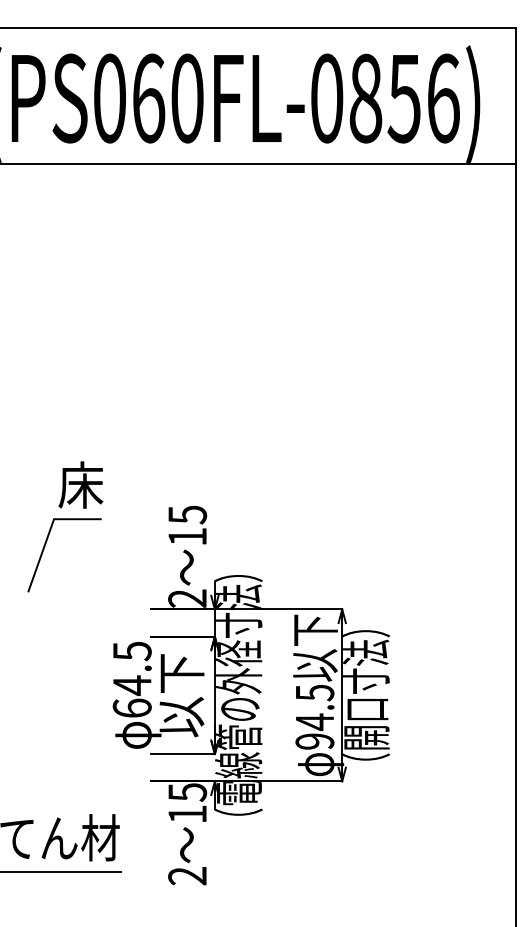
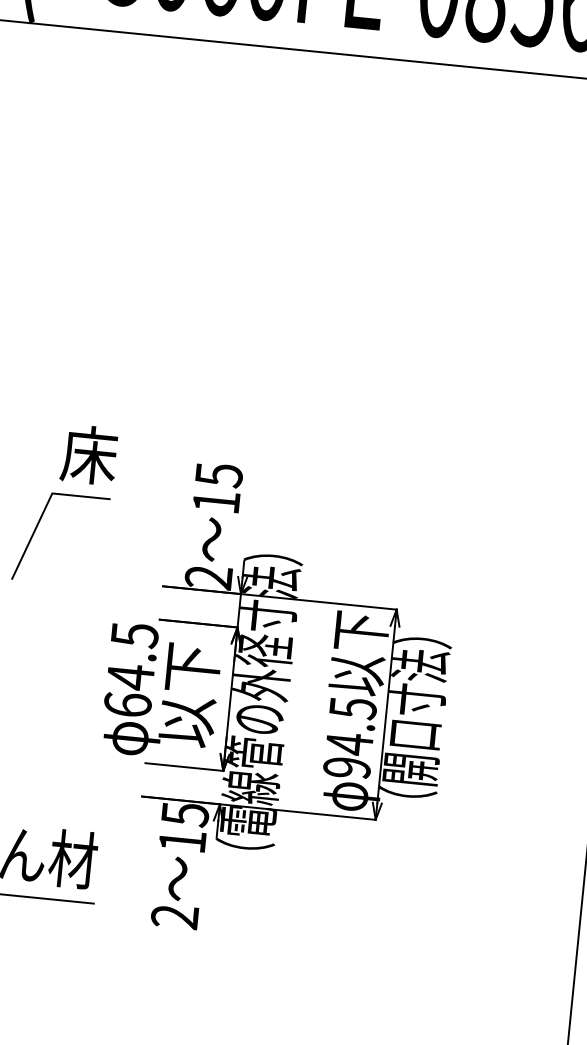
part: (65, 526) -> (65, 503), moved

